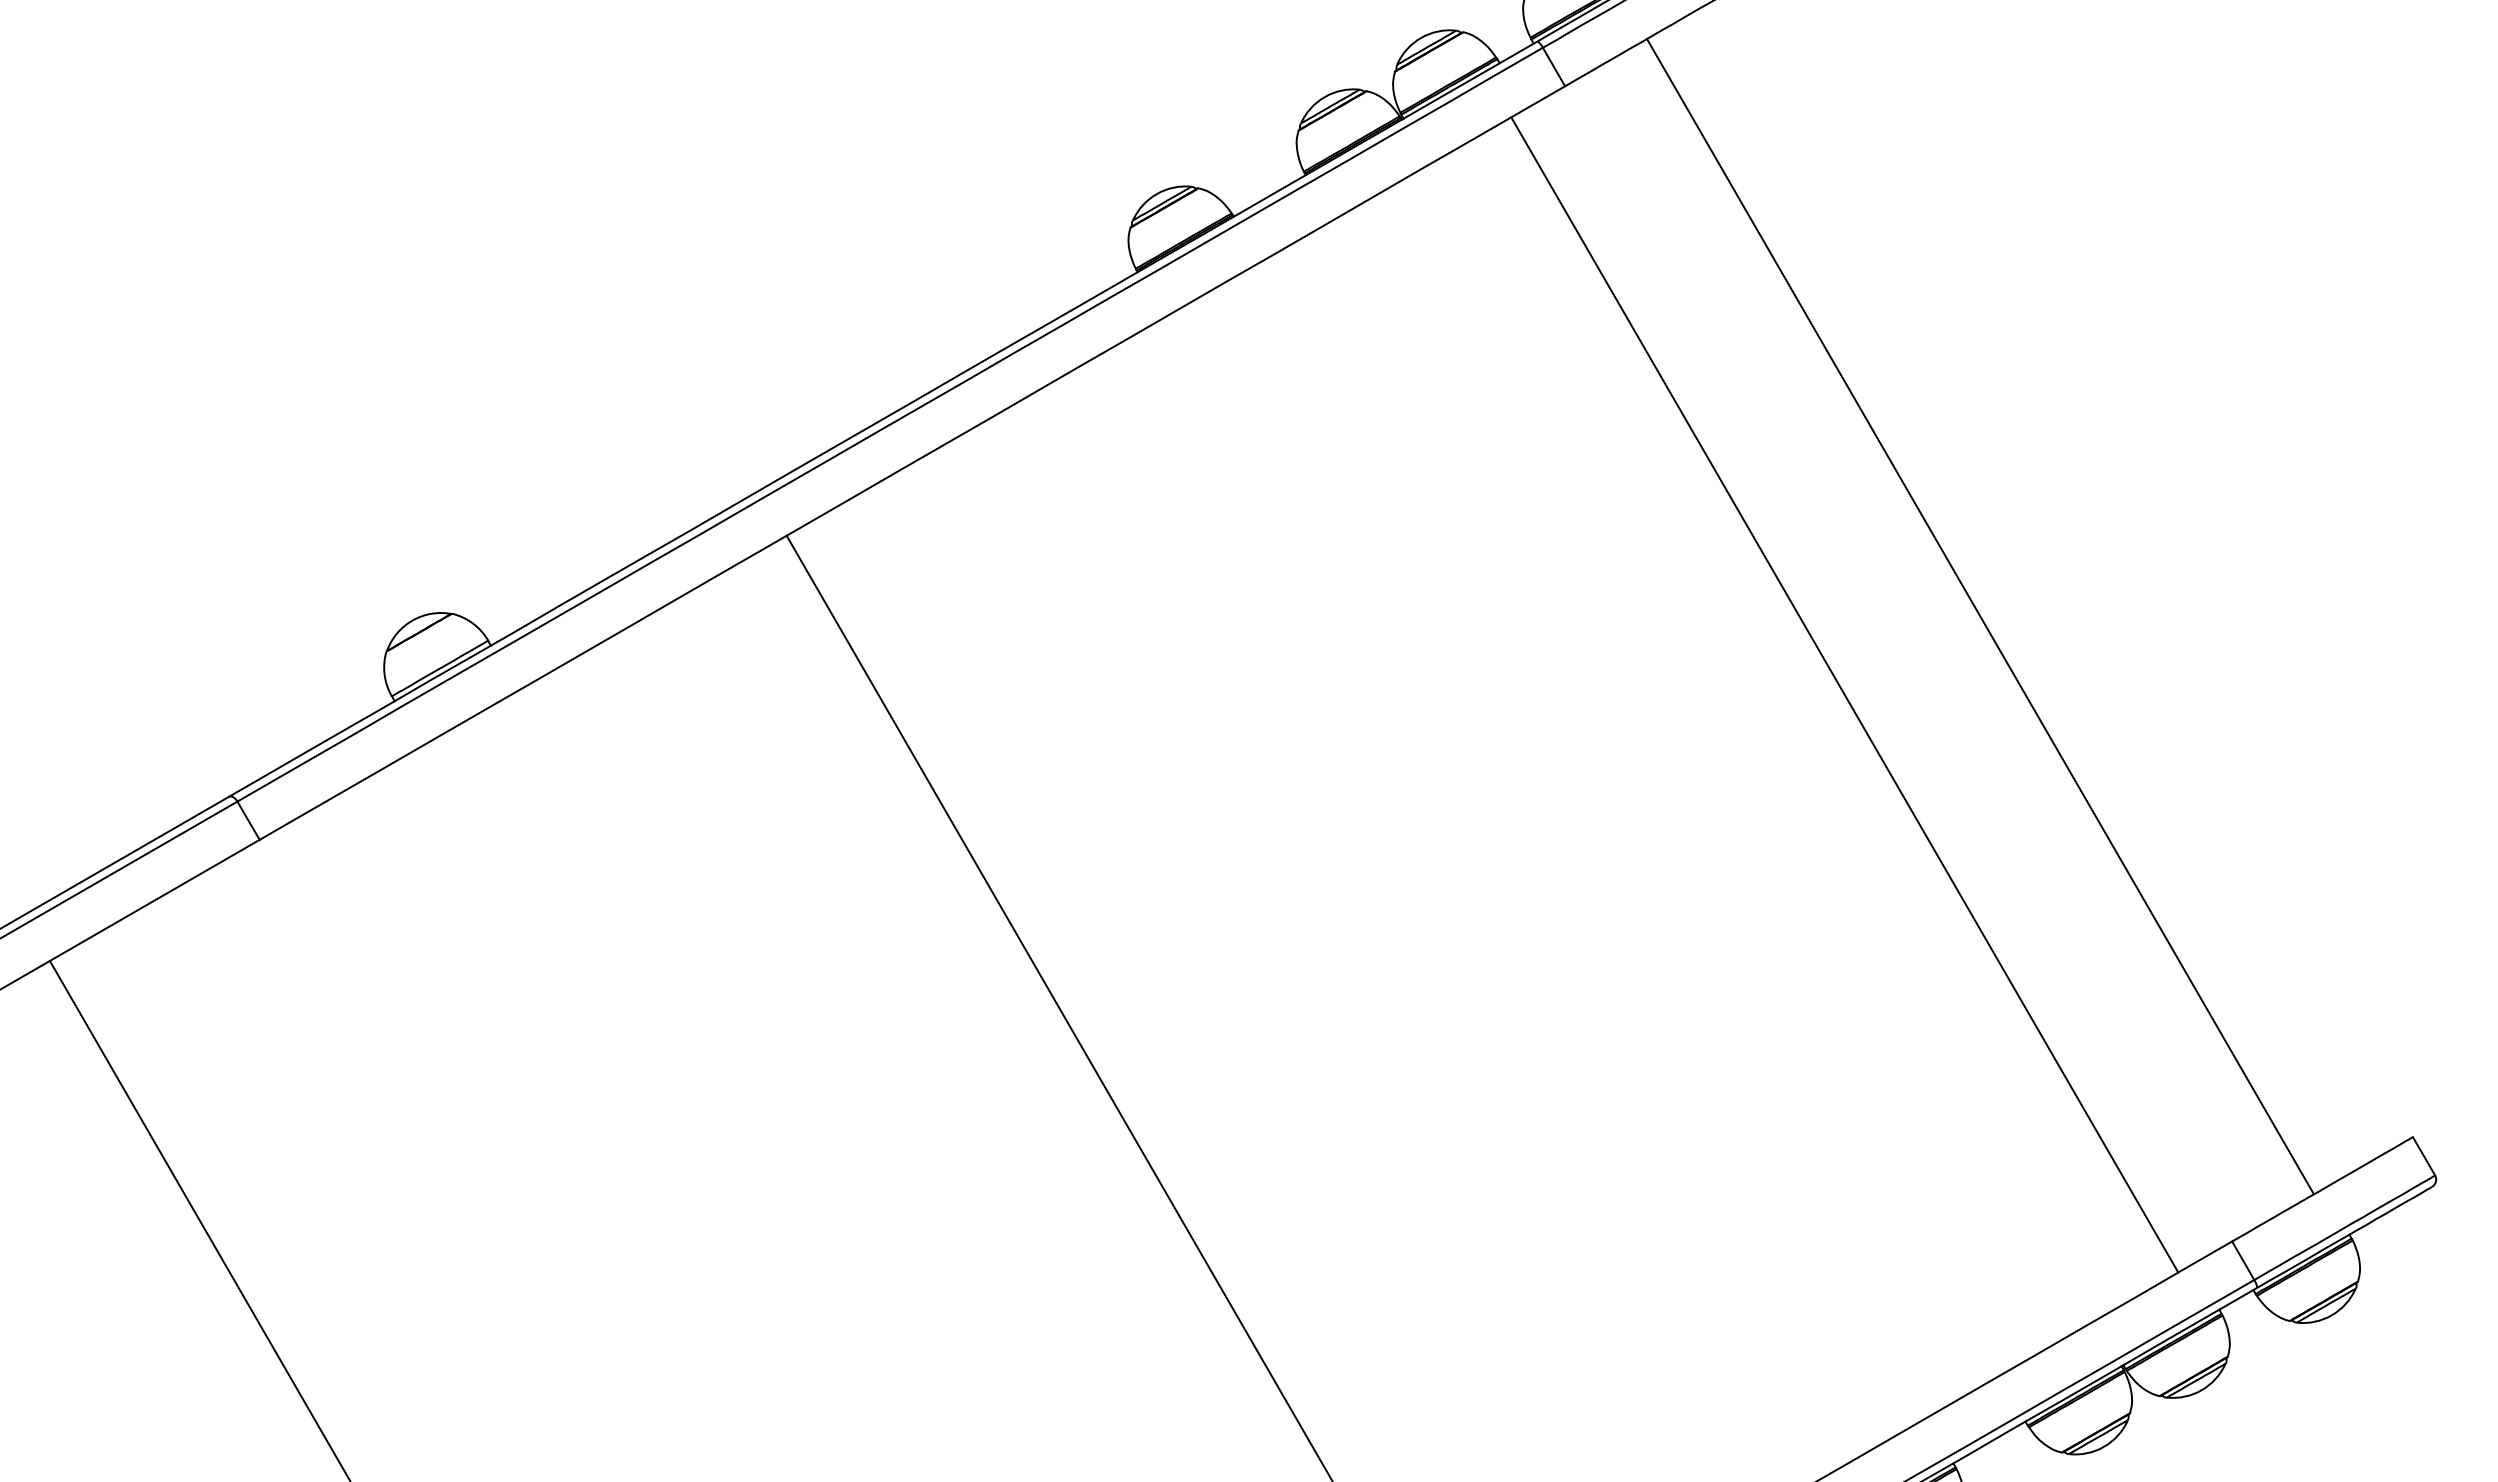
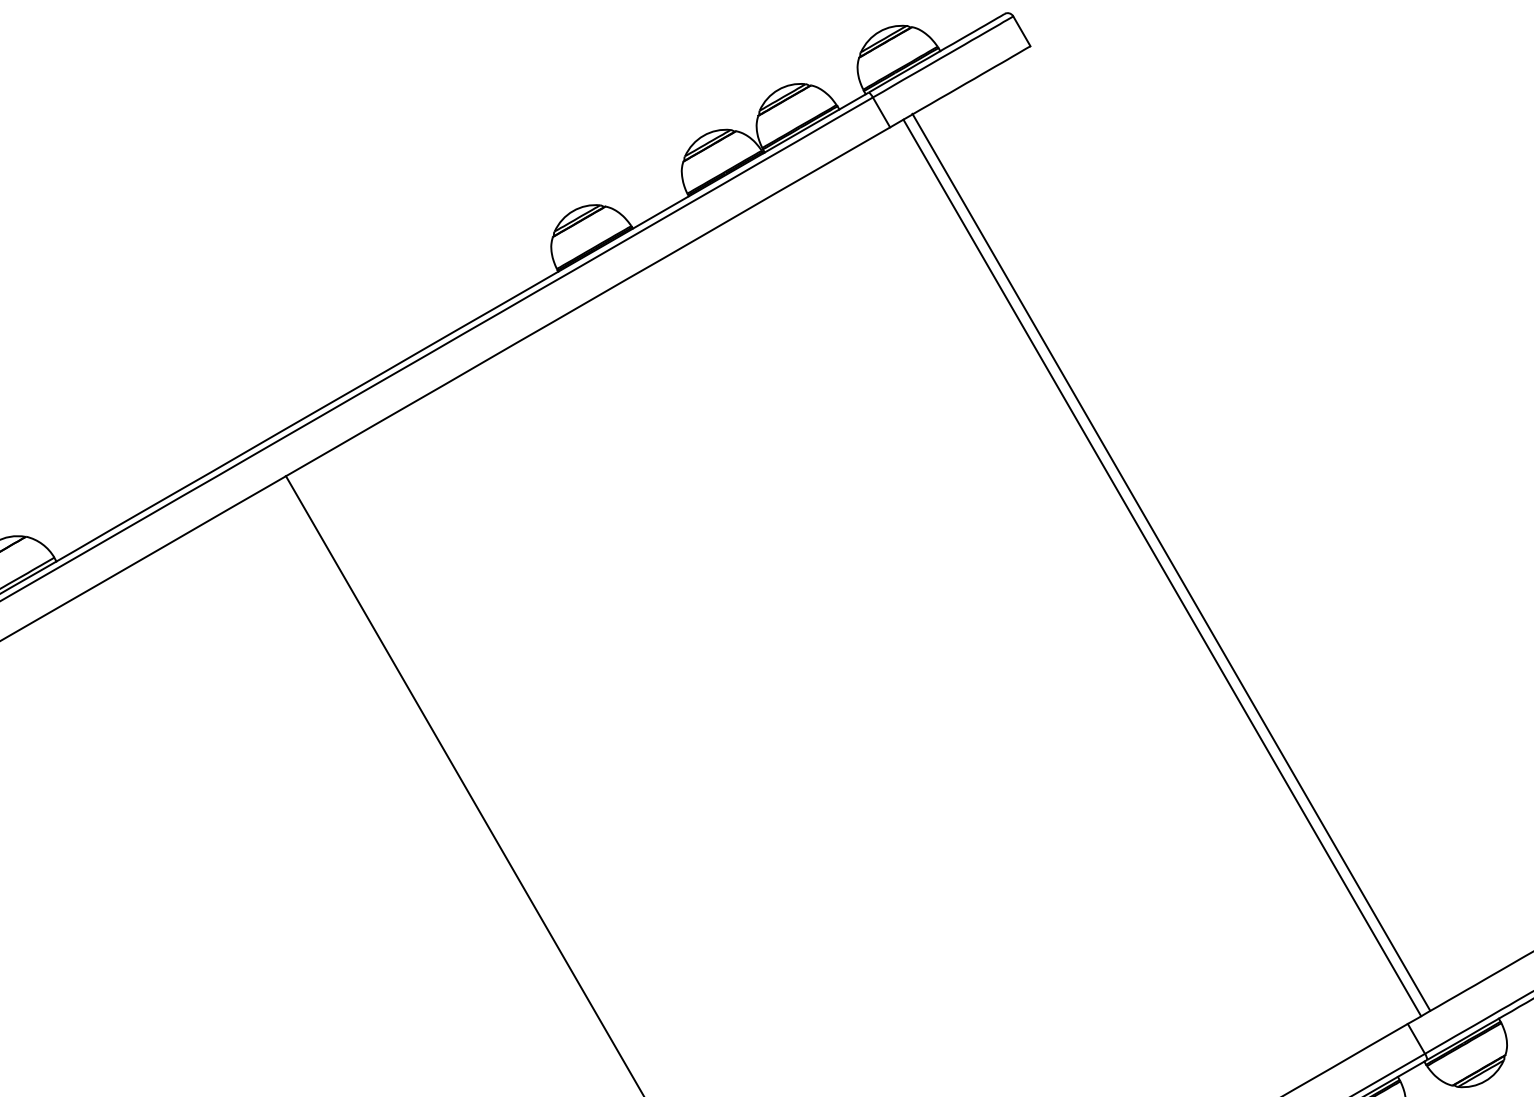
line: (1979, 616) -> (1170, 562), moved
line: (1844, 694) -> (1162, 567), moved

